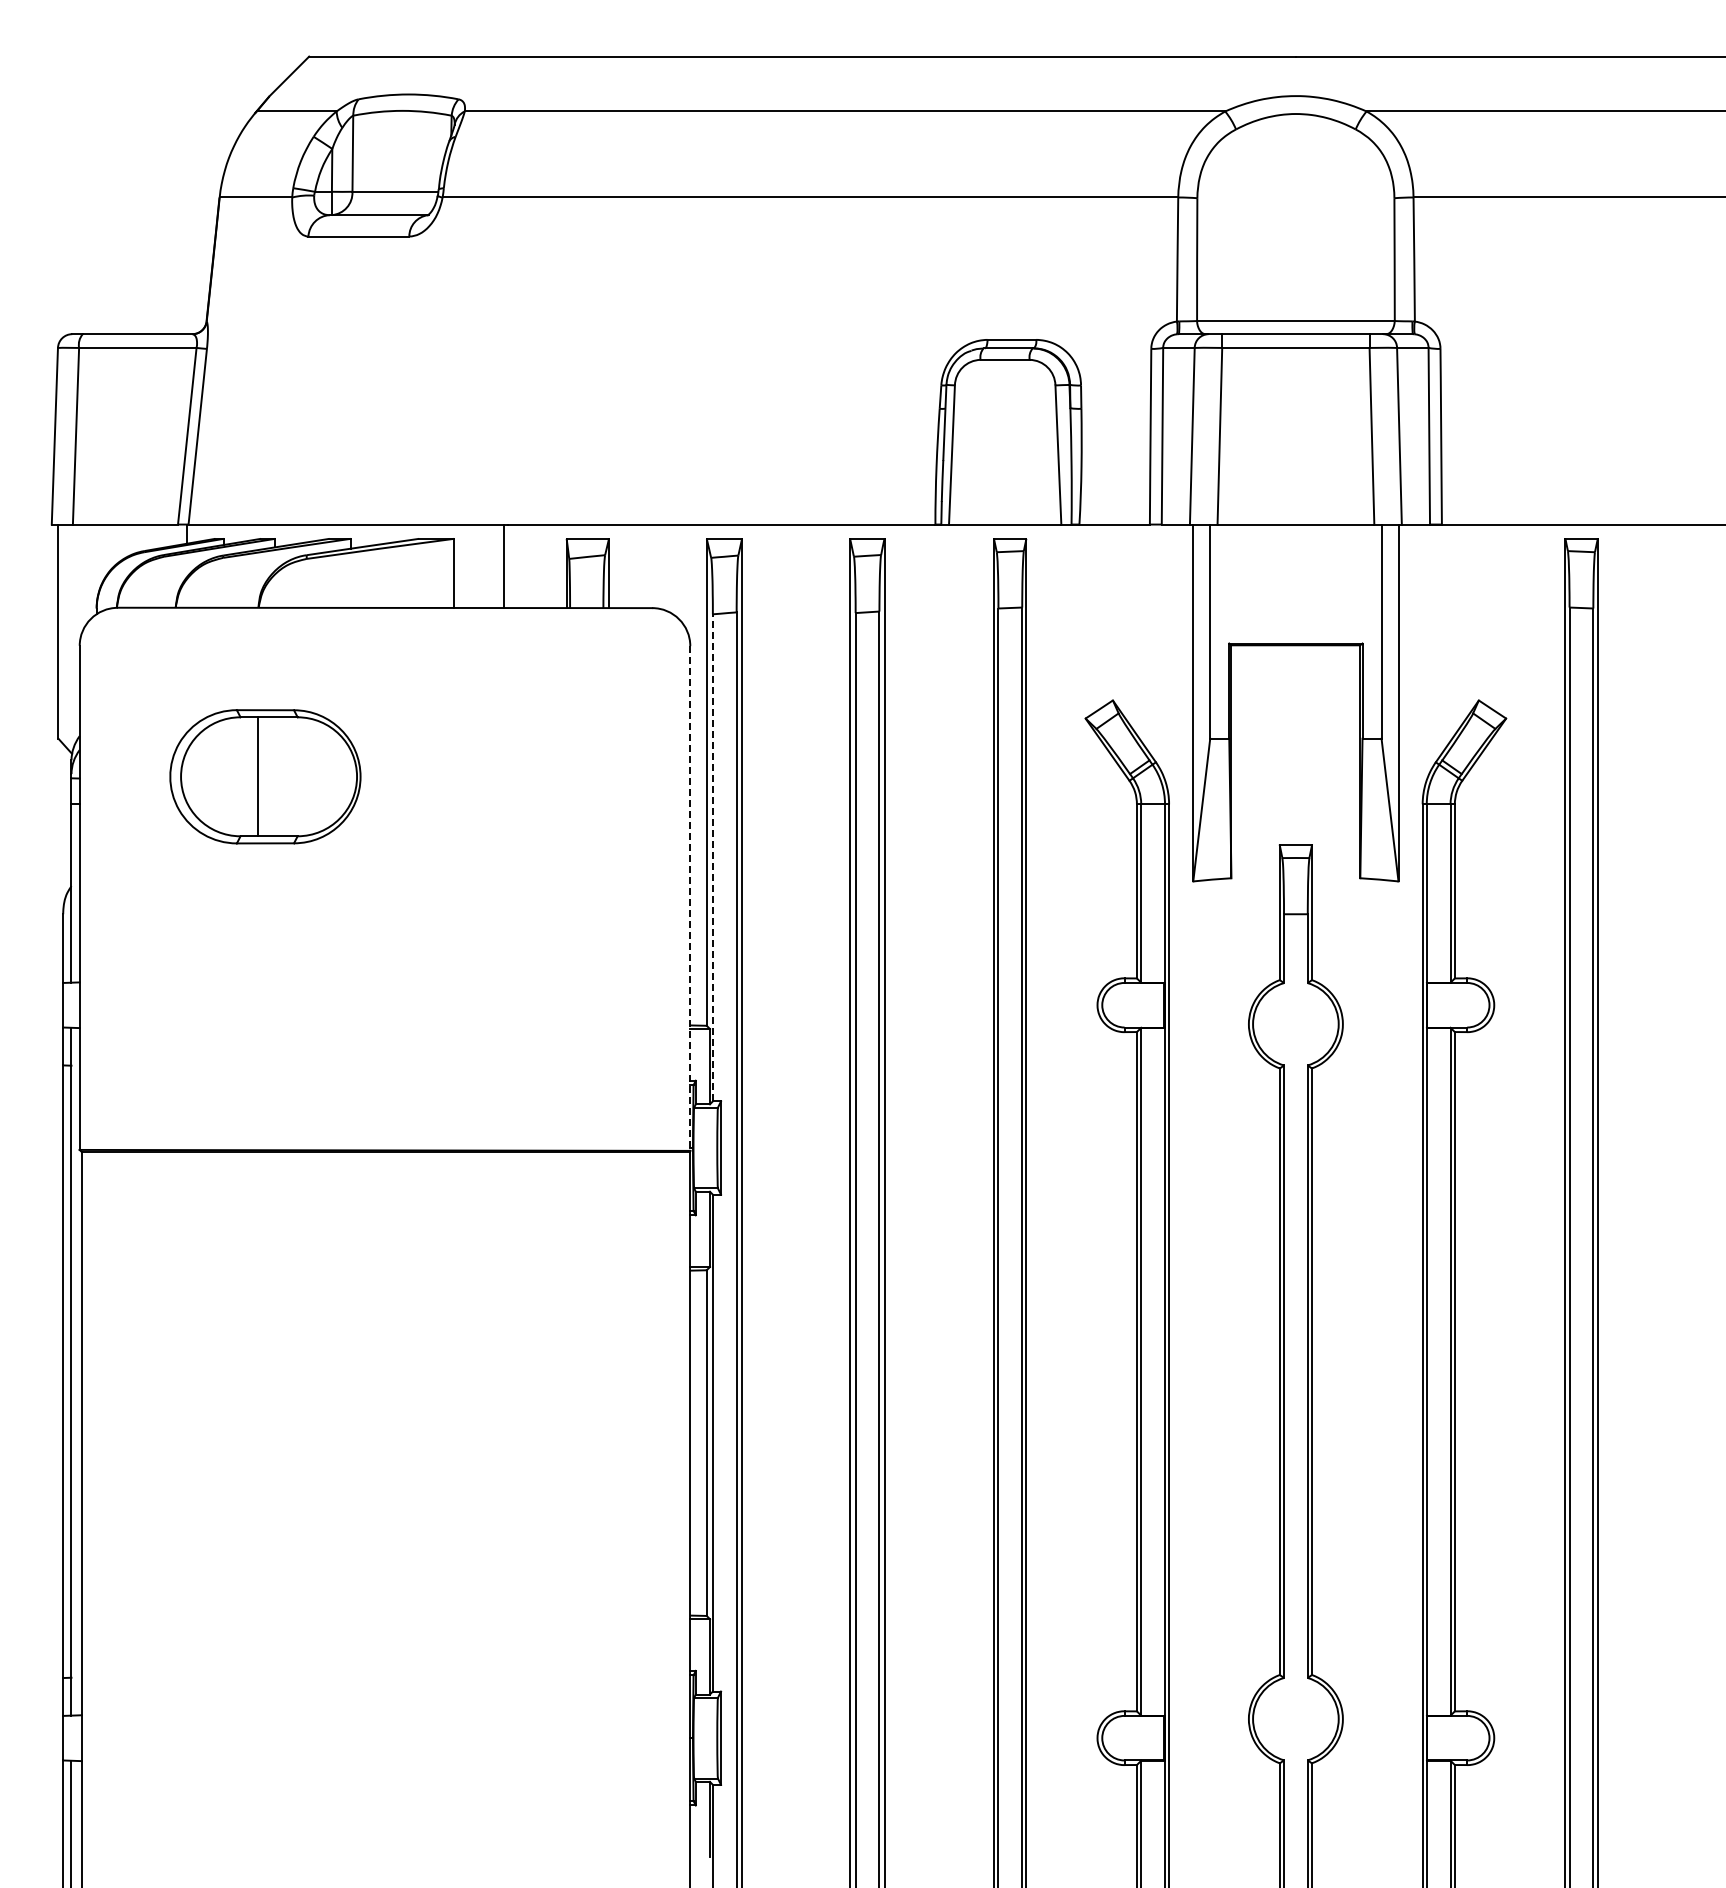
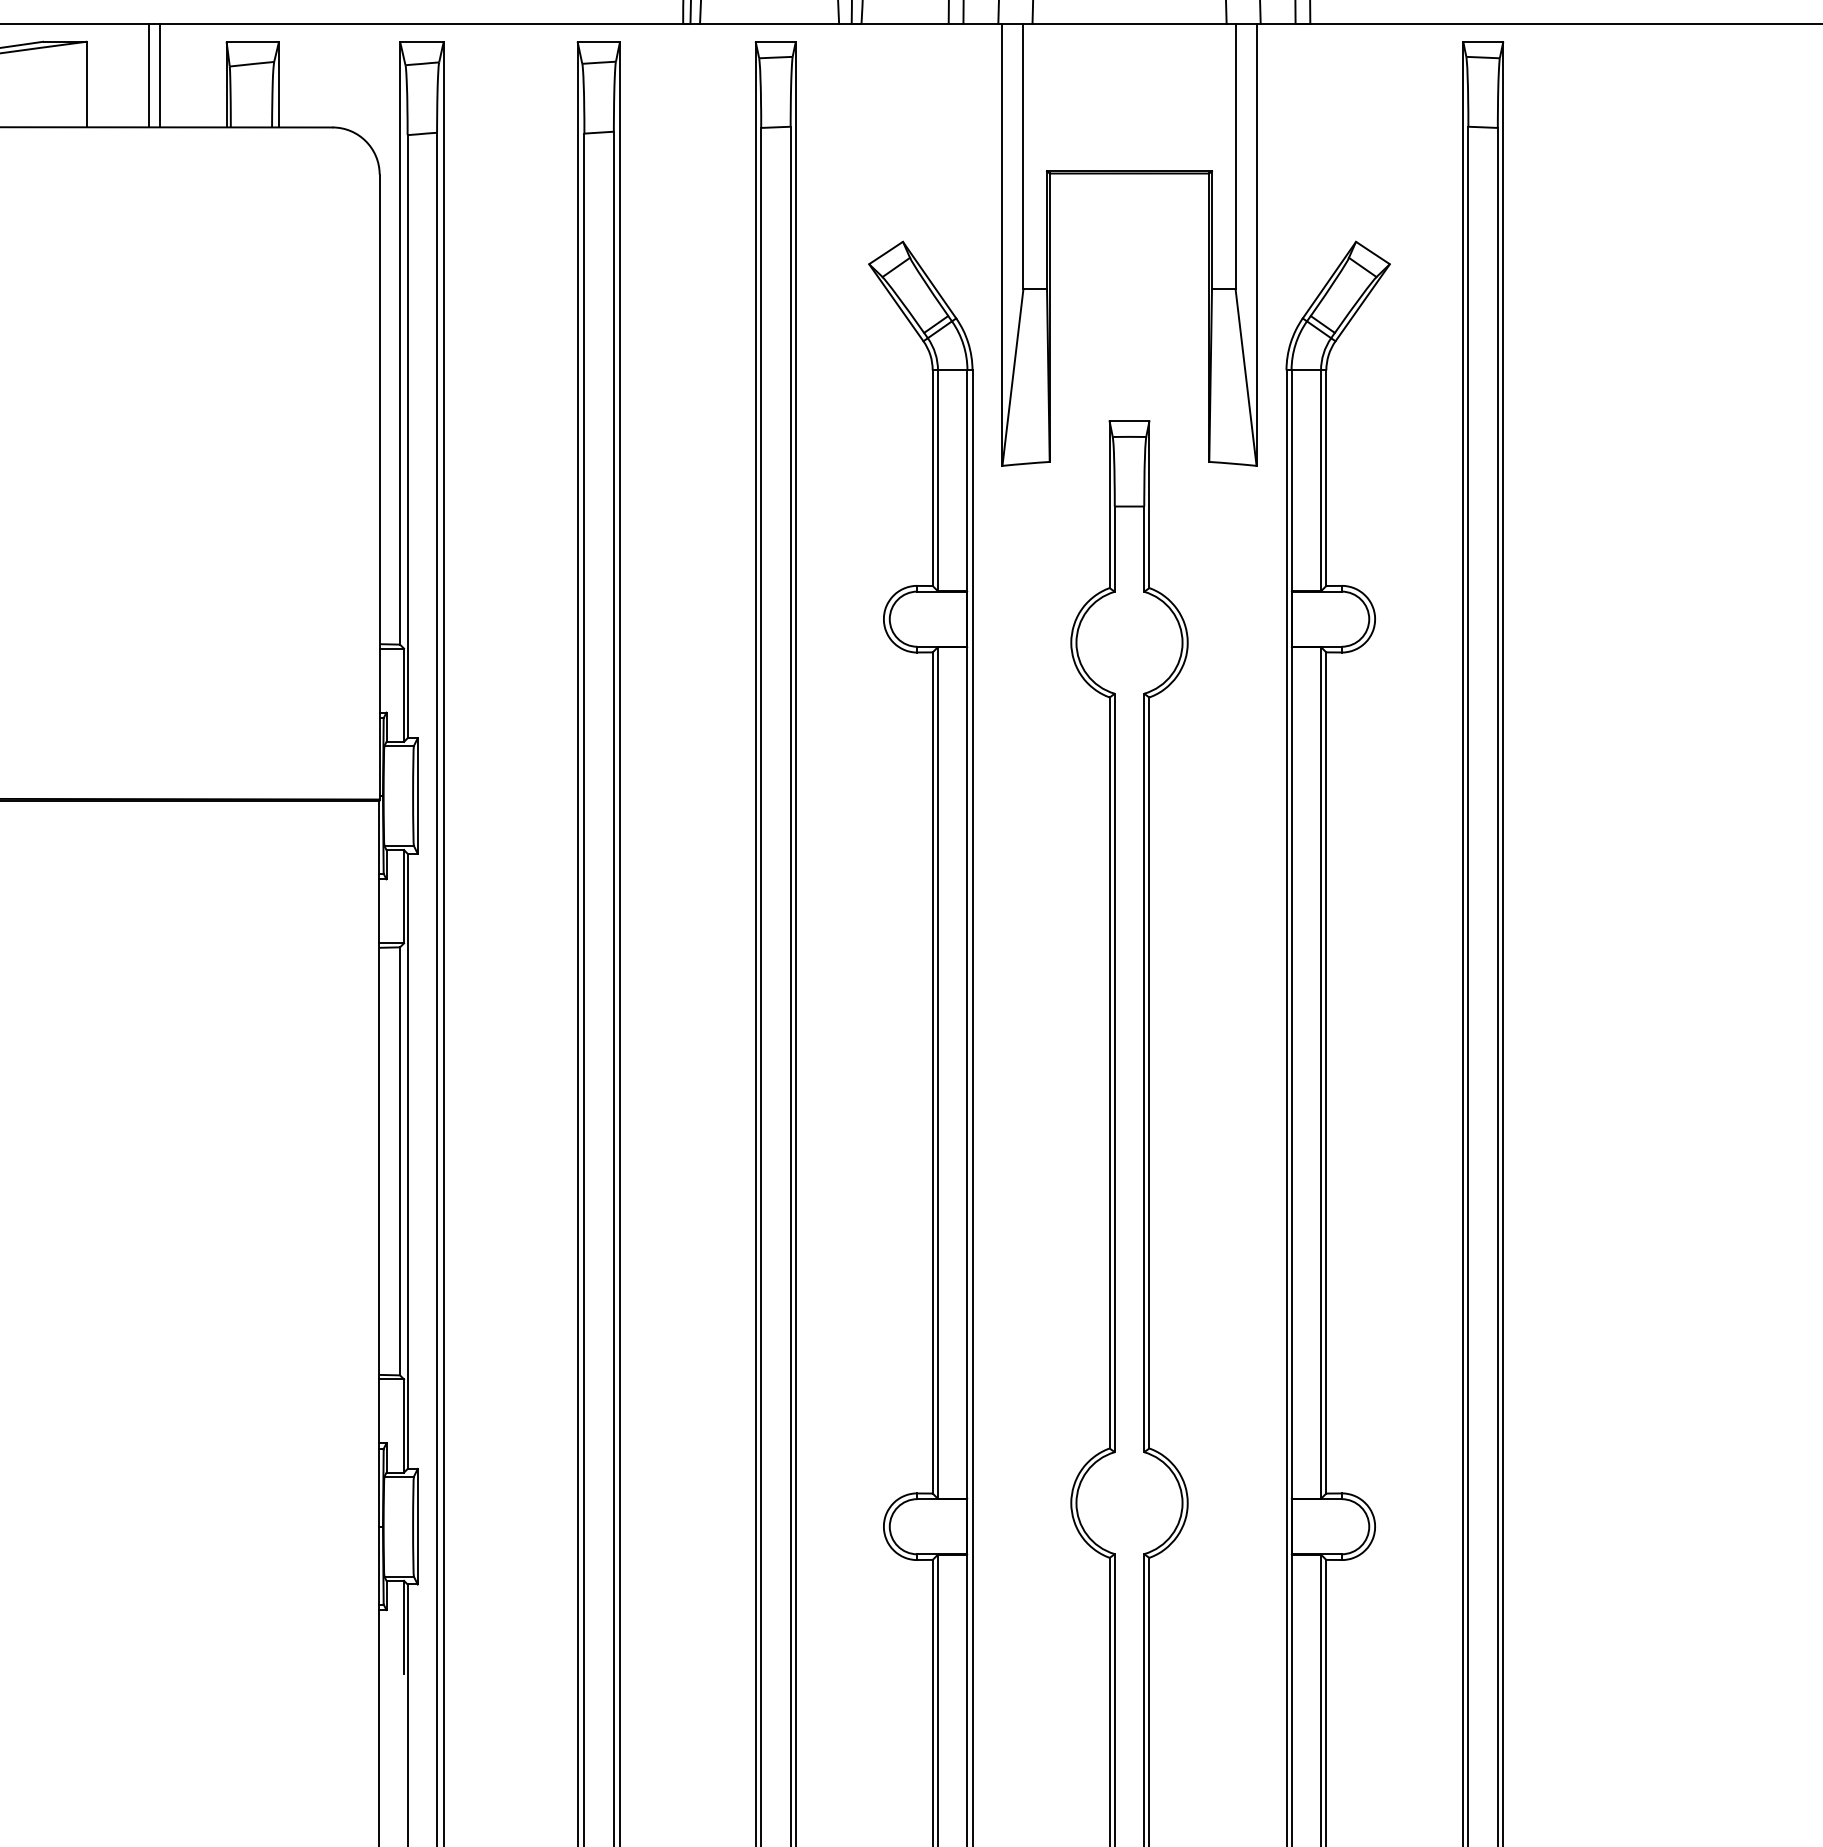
line: (512, 566) -> (159, 75), added
line: (712, 857) -> (407, 436), dashed -> solid
line: (690, 899) -> (379, 488), dashed -> solid

